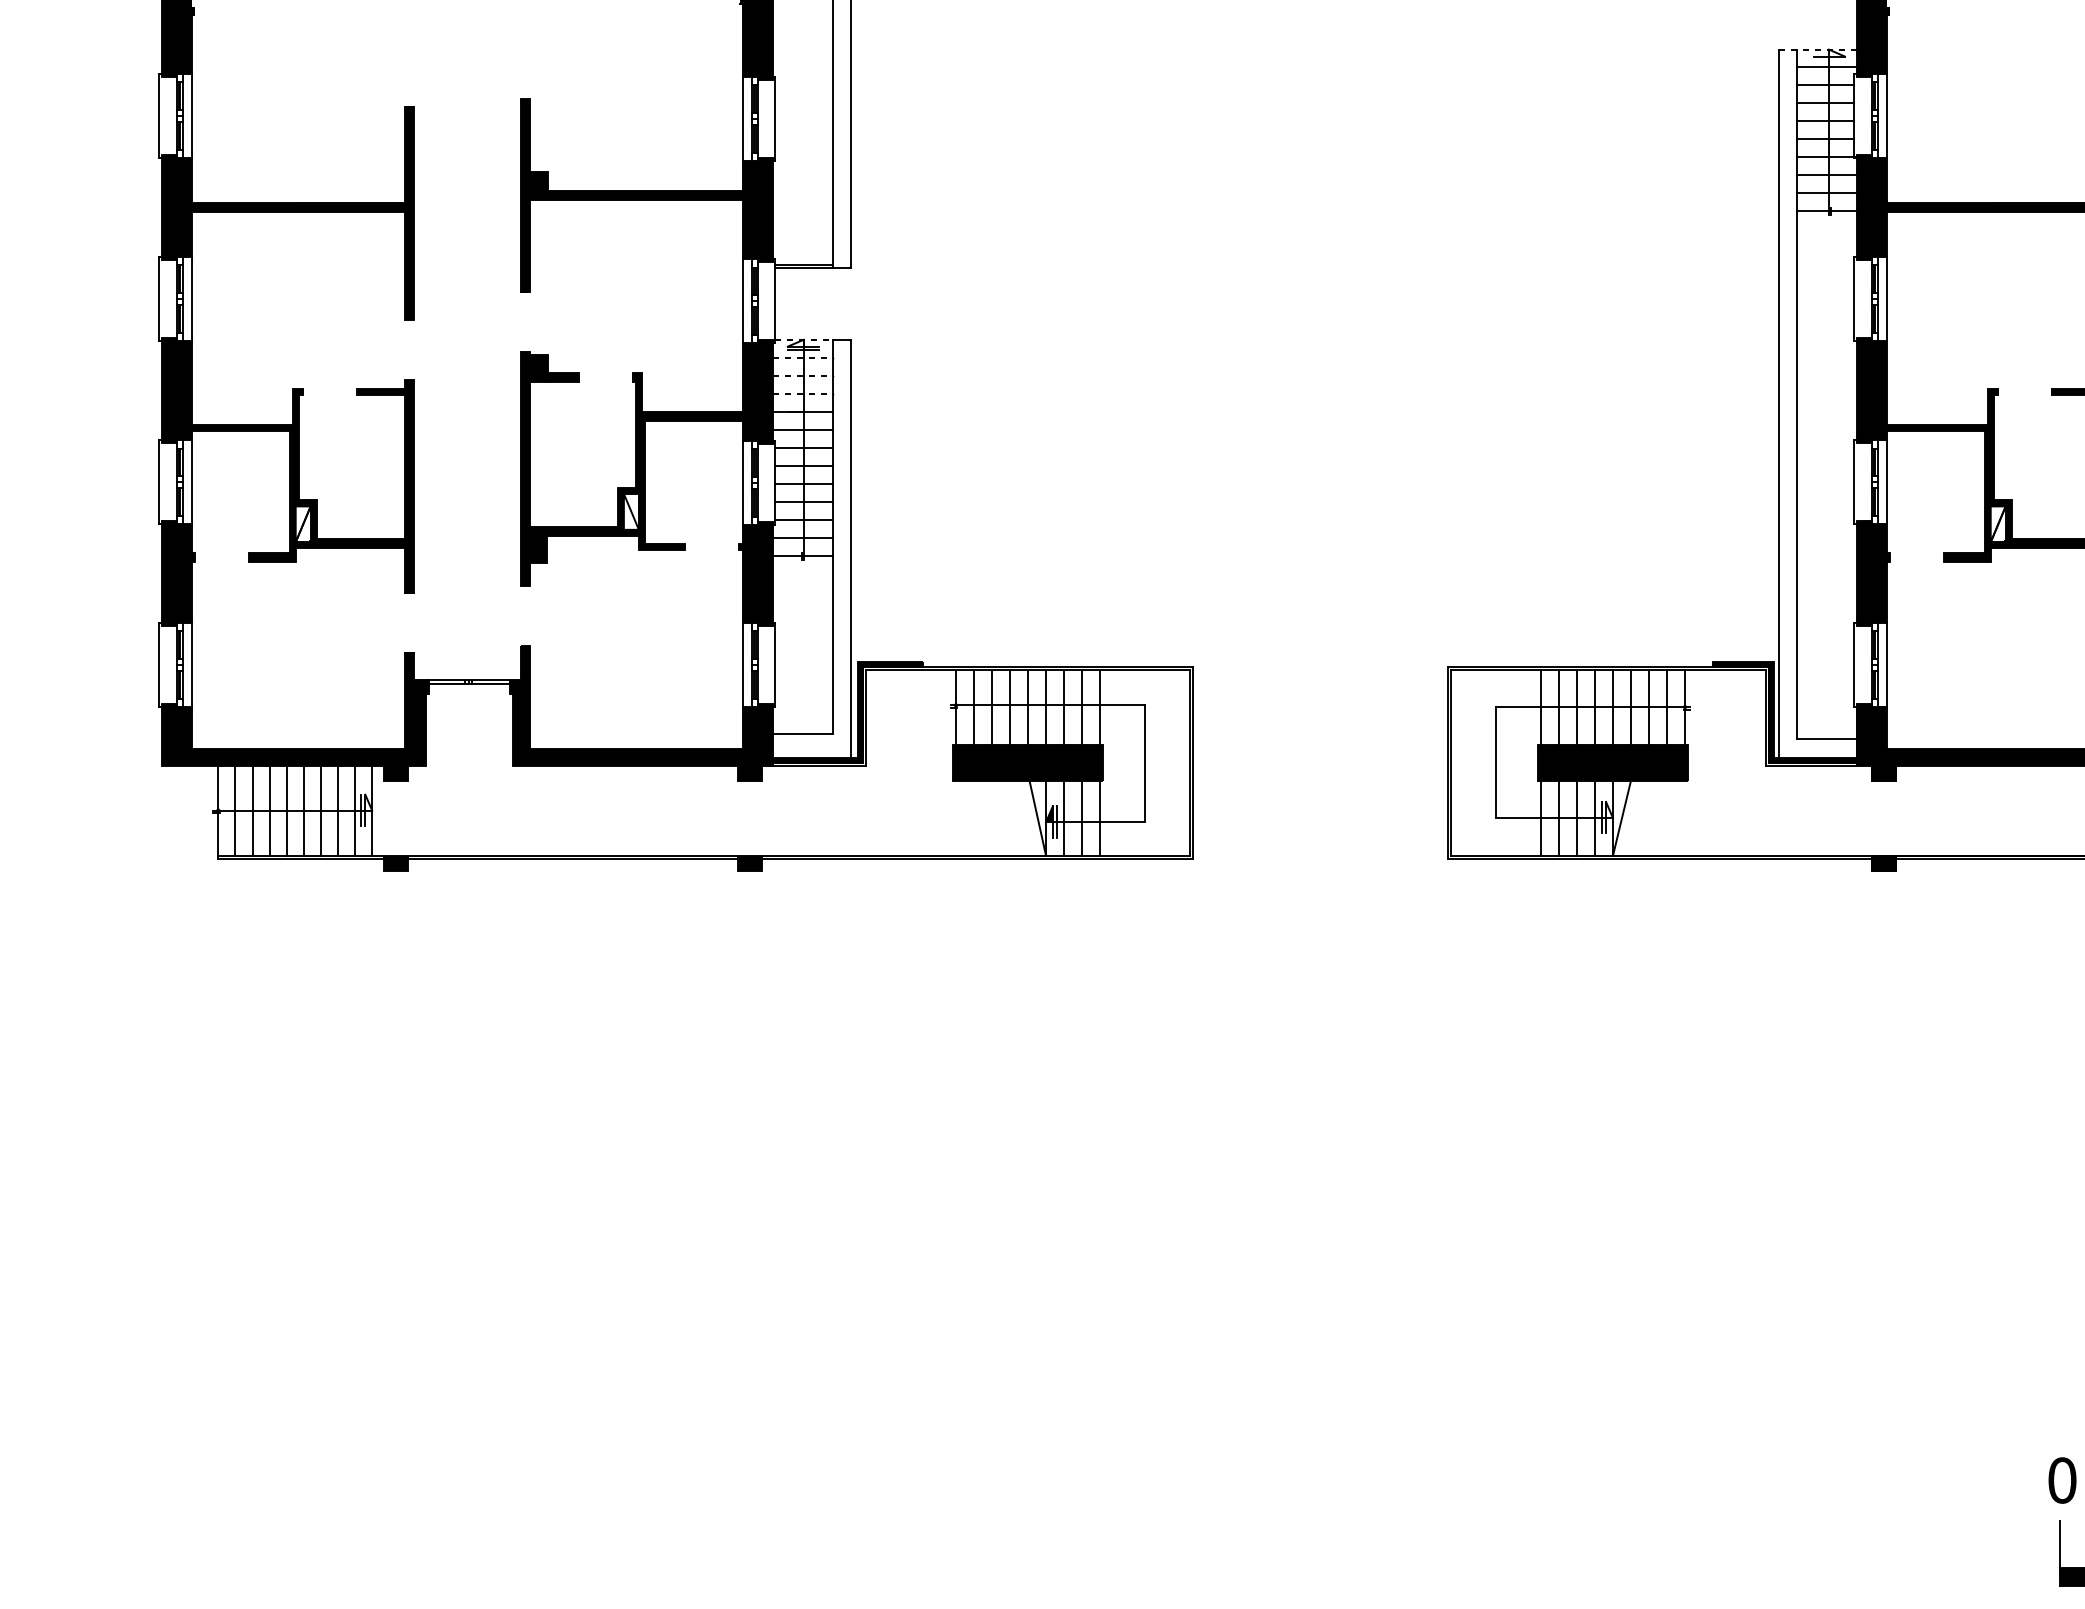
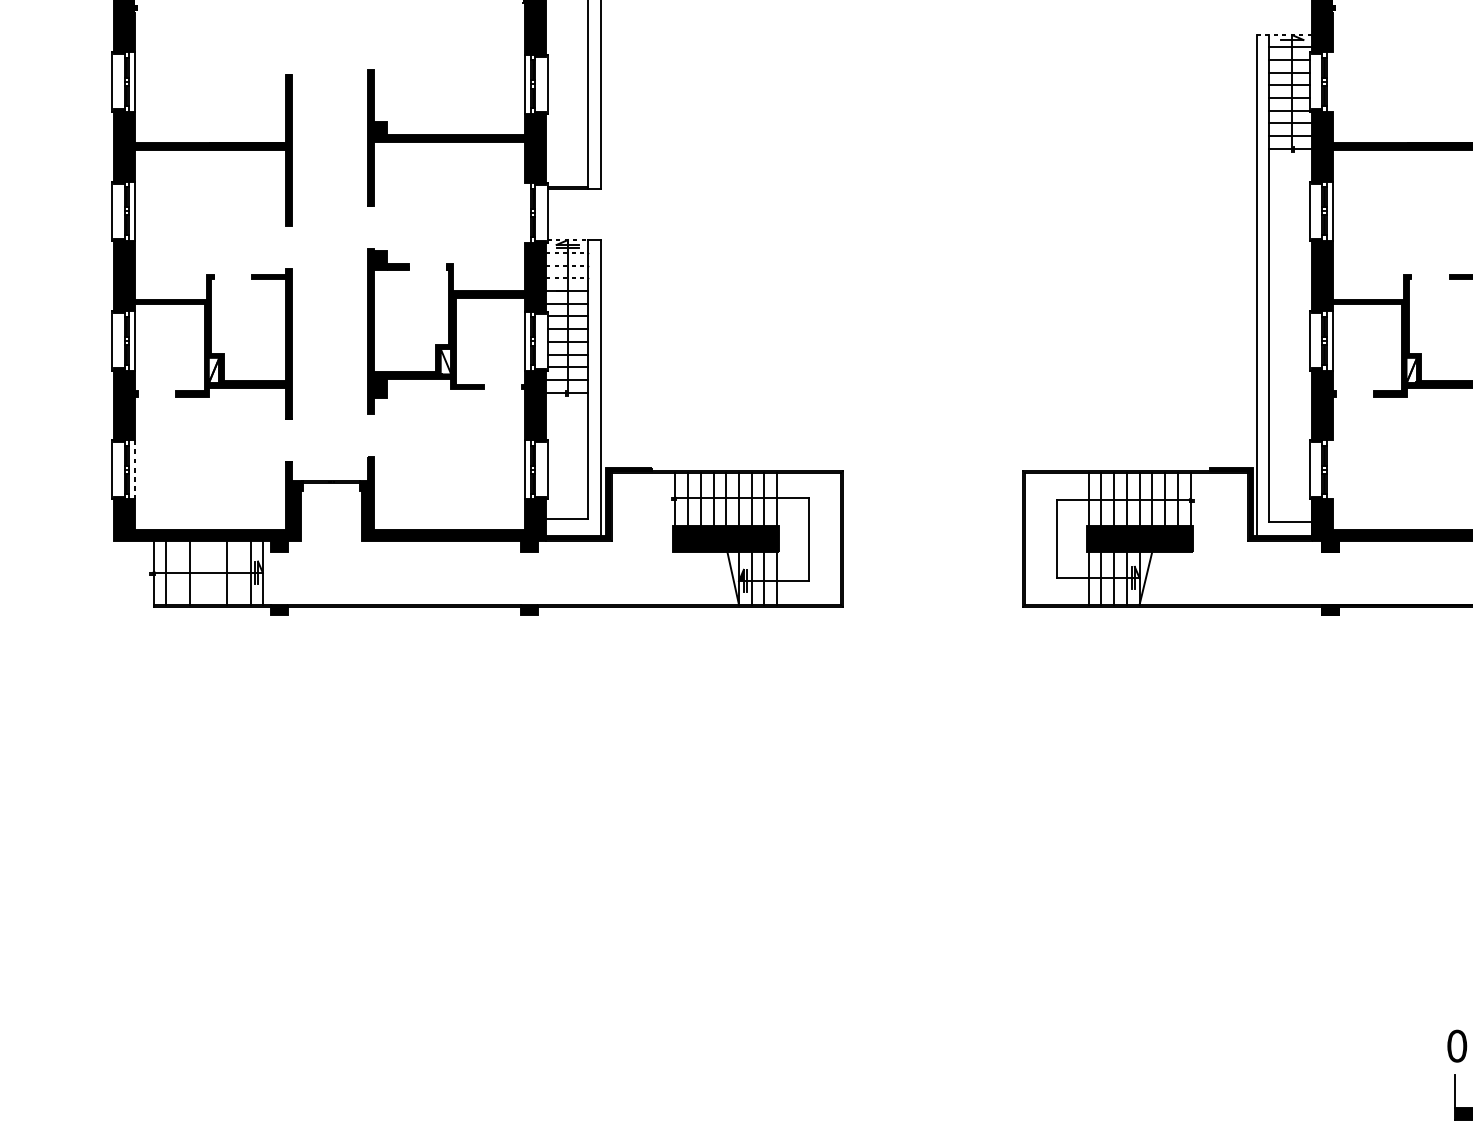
line: (1886, 115) -> (1332, 81), removed
line: (743, 301) -> (525, 213), removed
line: (1886, 664) -> (1332, 469), removed
line: (191, 665) -> (135, 470), solid -> dashed
line: (252, 810) -> (178, 572), removed
line: (286, 810) -> (202, 572), removed
line: (303, 810) -> (214, 572), removed
line: (338, 810) -> (239, 572), removed

